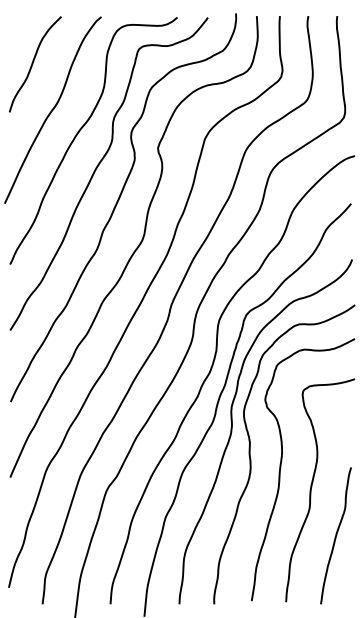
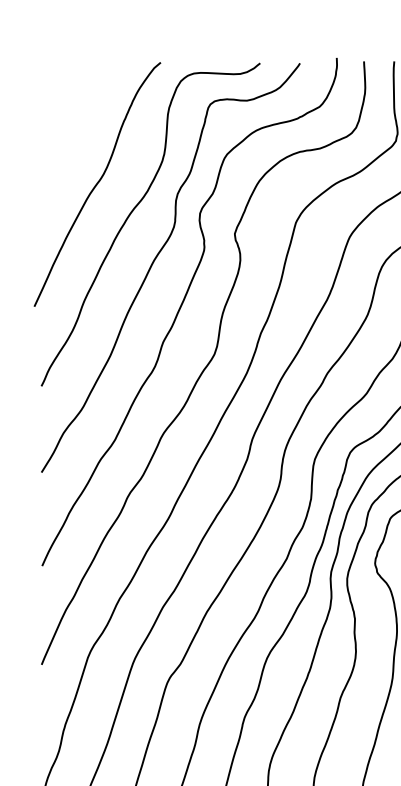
curve: (33, 64) -> (71, 124), removed

